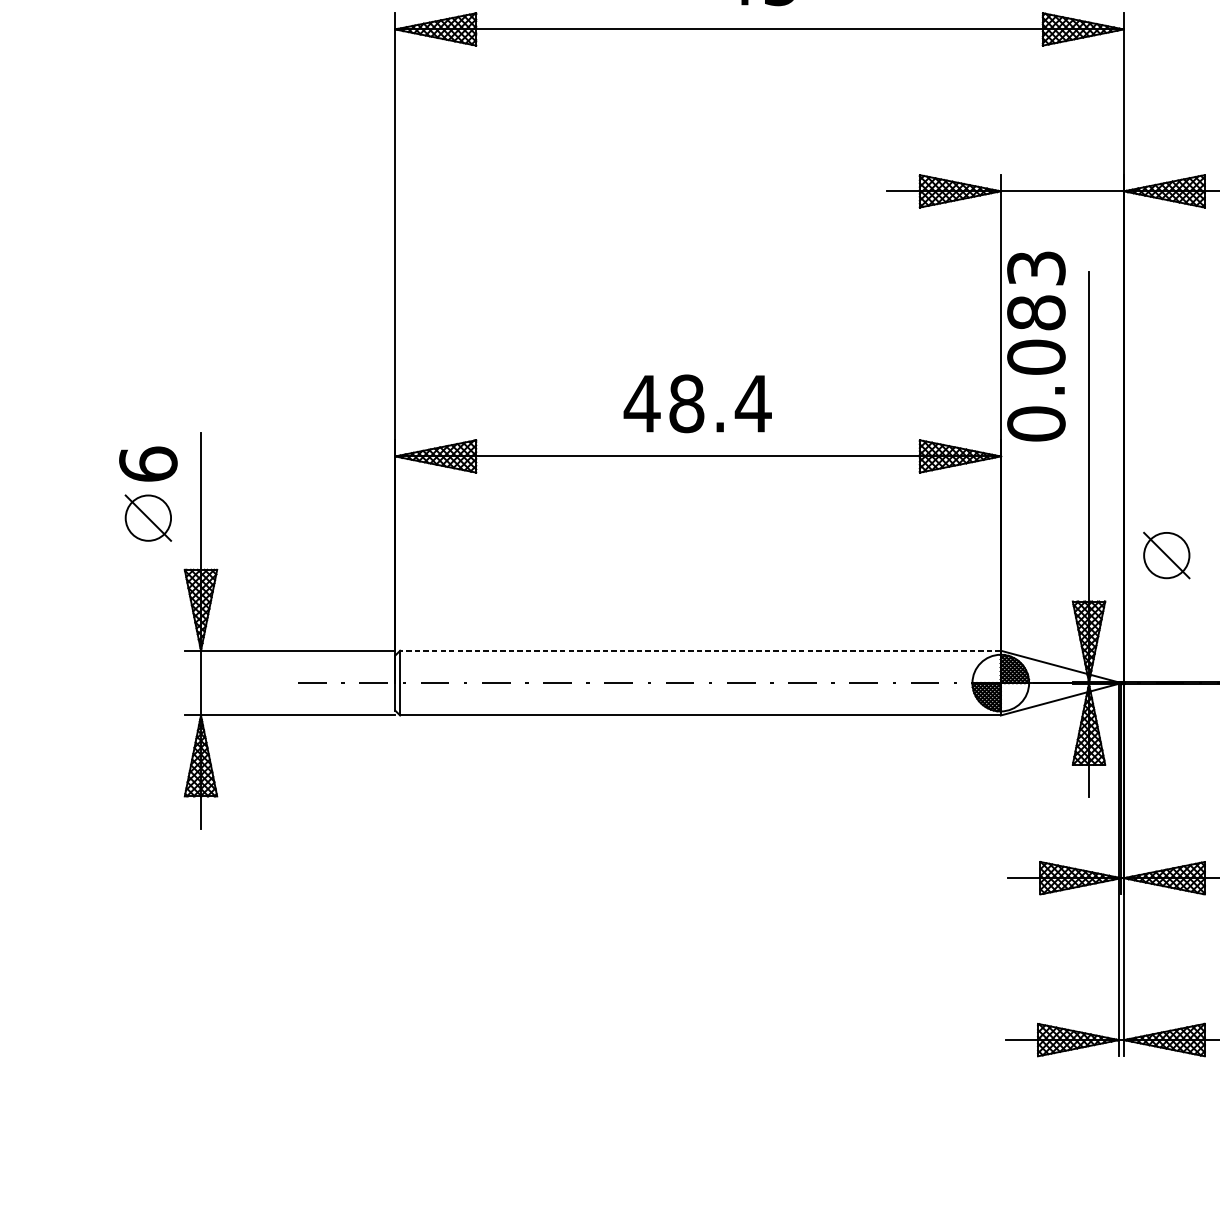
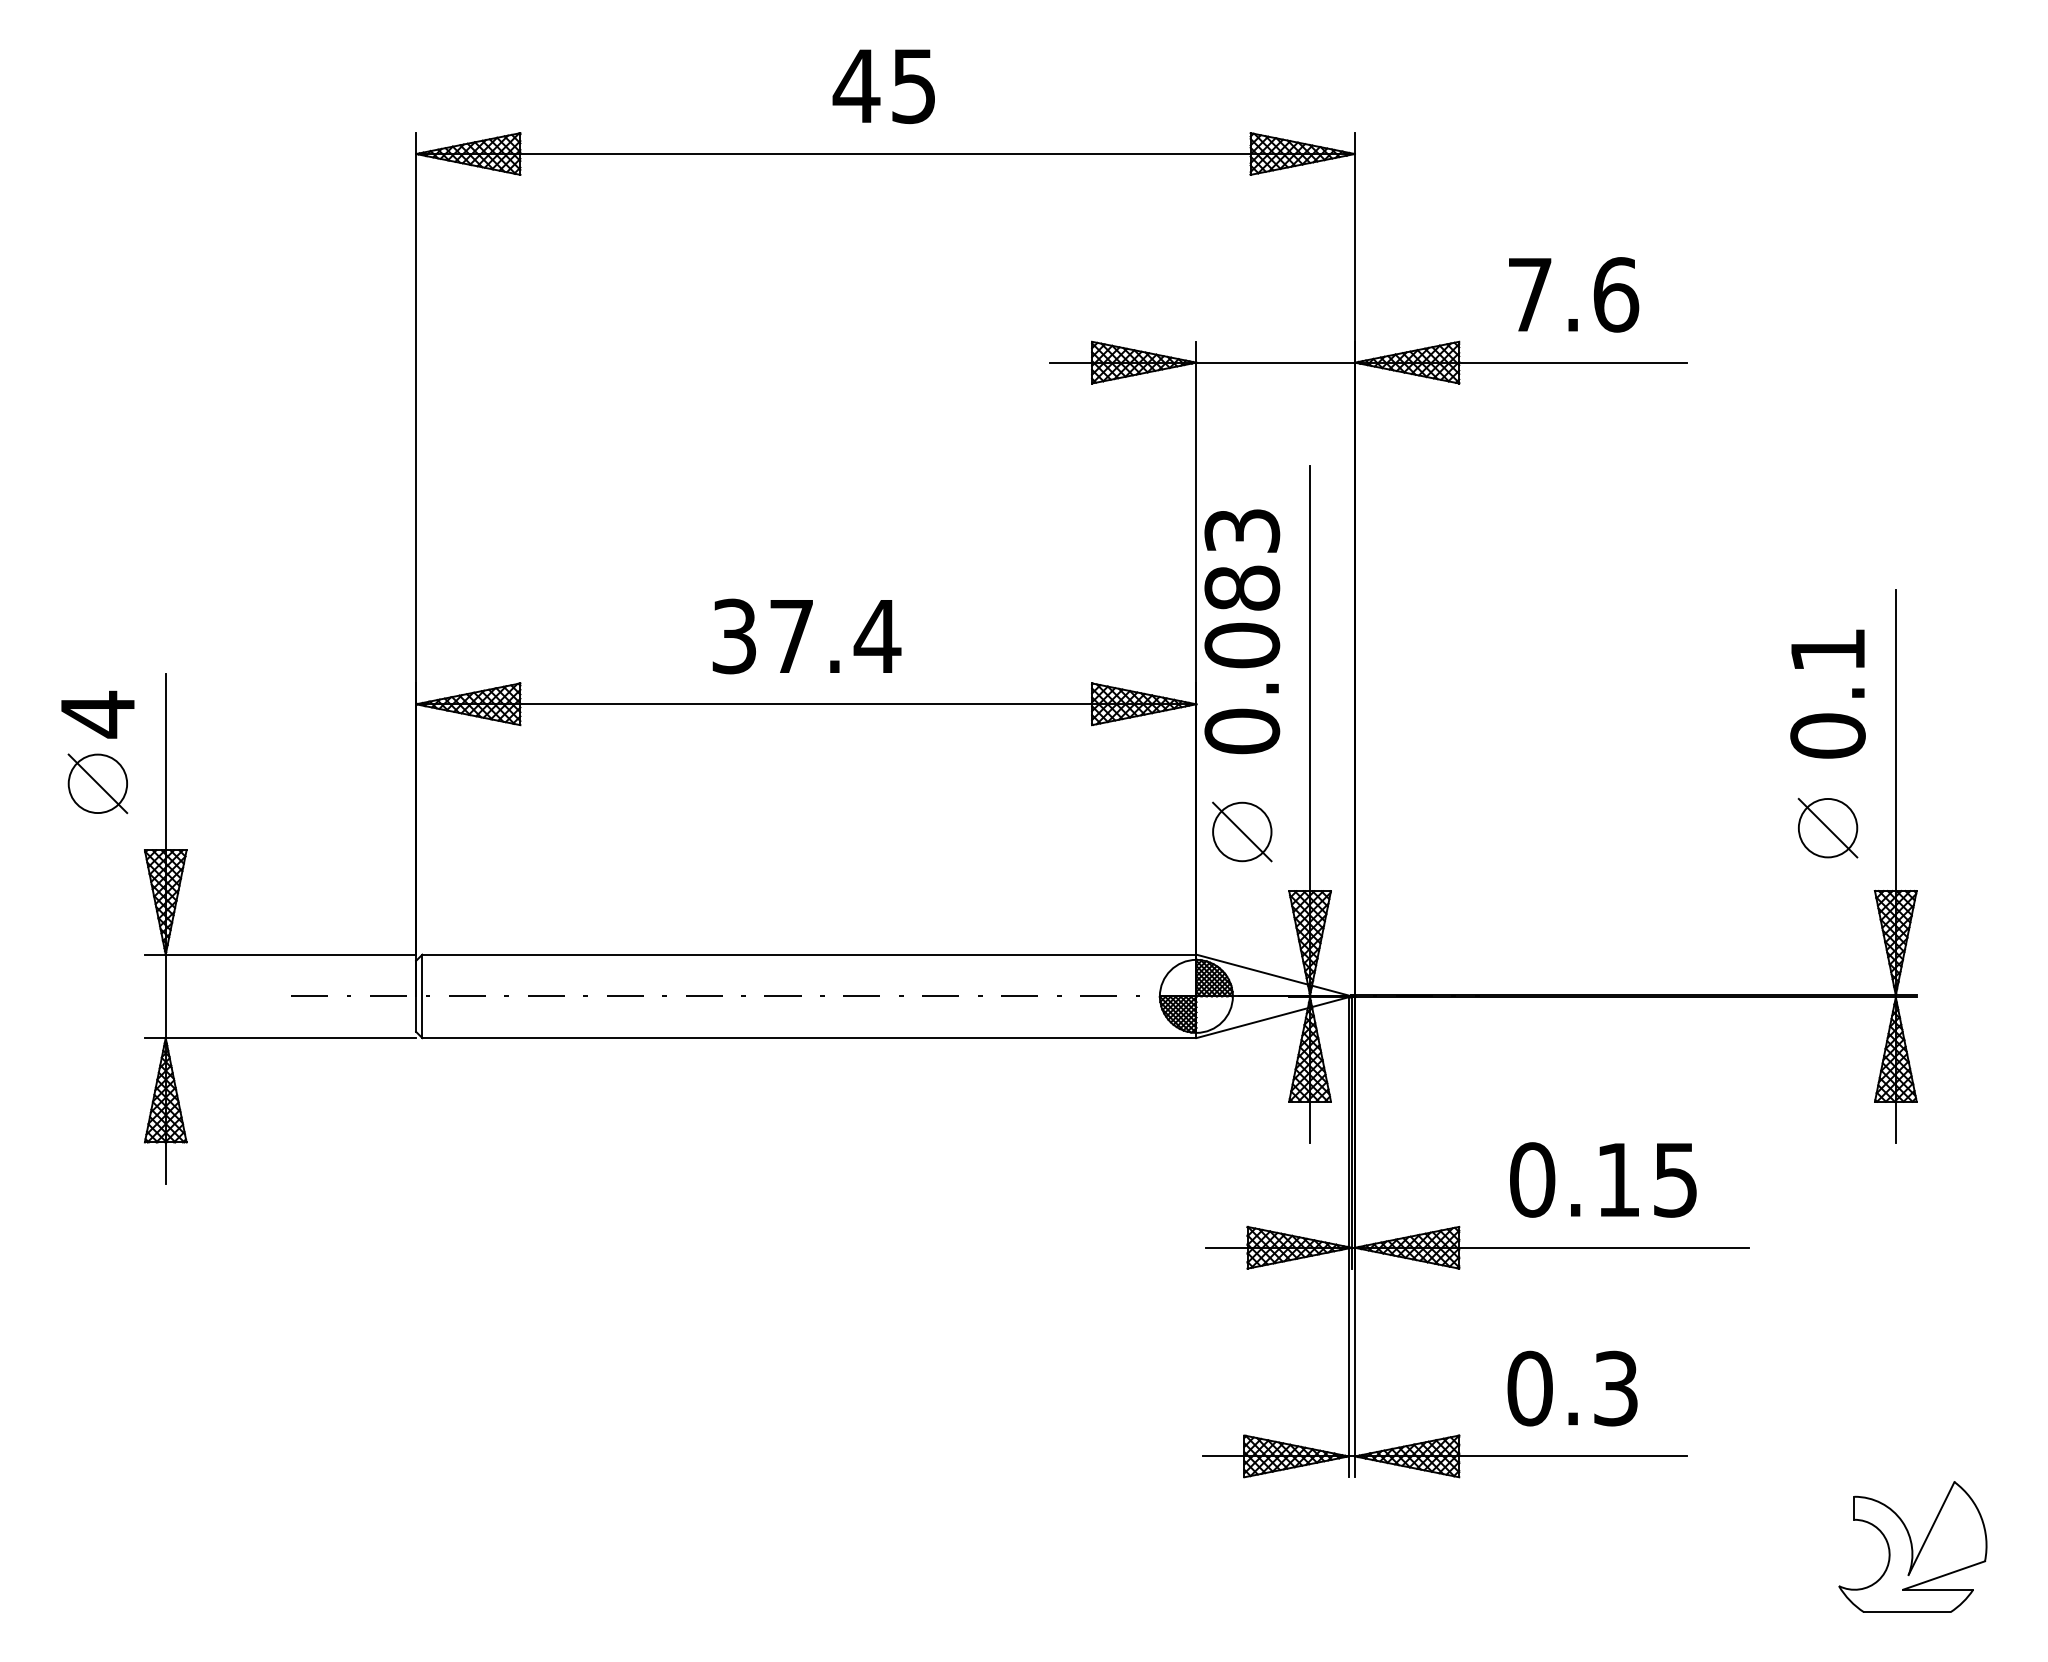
text: (1036, 346) -> (1242, 631), moved
text: (664, 403) -> (762, 636), 48.4 -> 37.4
text: (148, 464) -> (97, 714), 6 -> 4
part: (1166, 555) -> (1242, 831), moved
line: (699, 650) -> (808, 954), dashed -> solid

